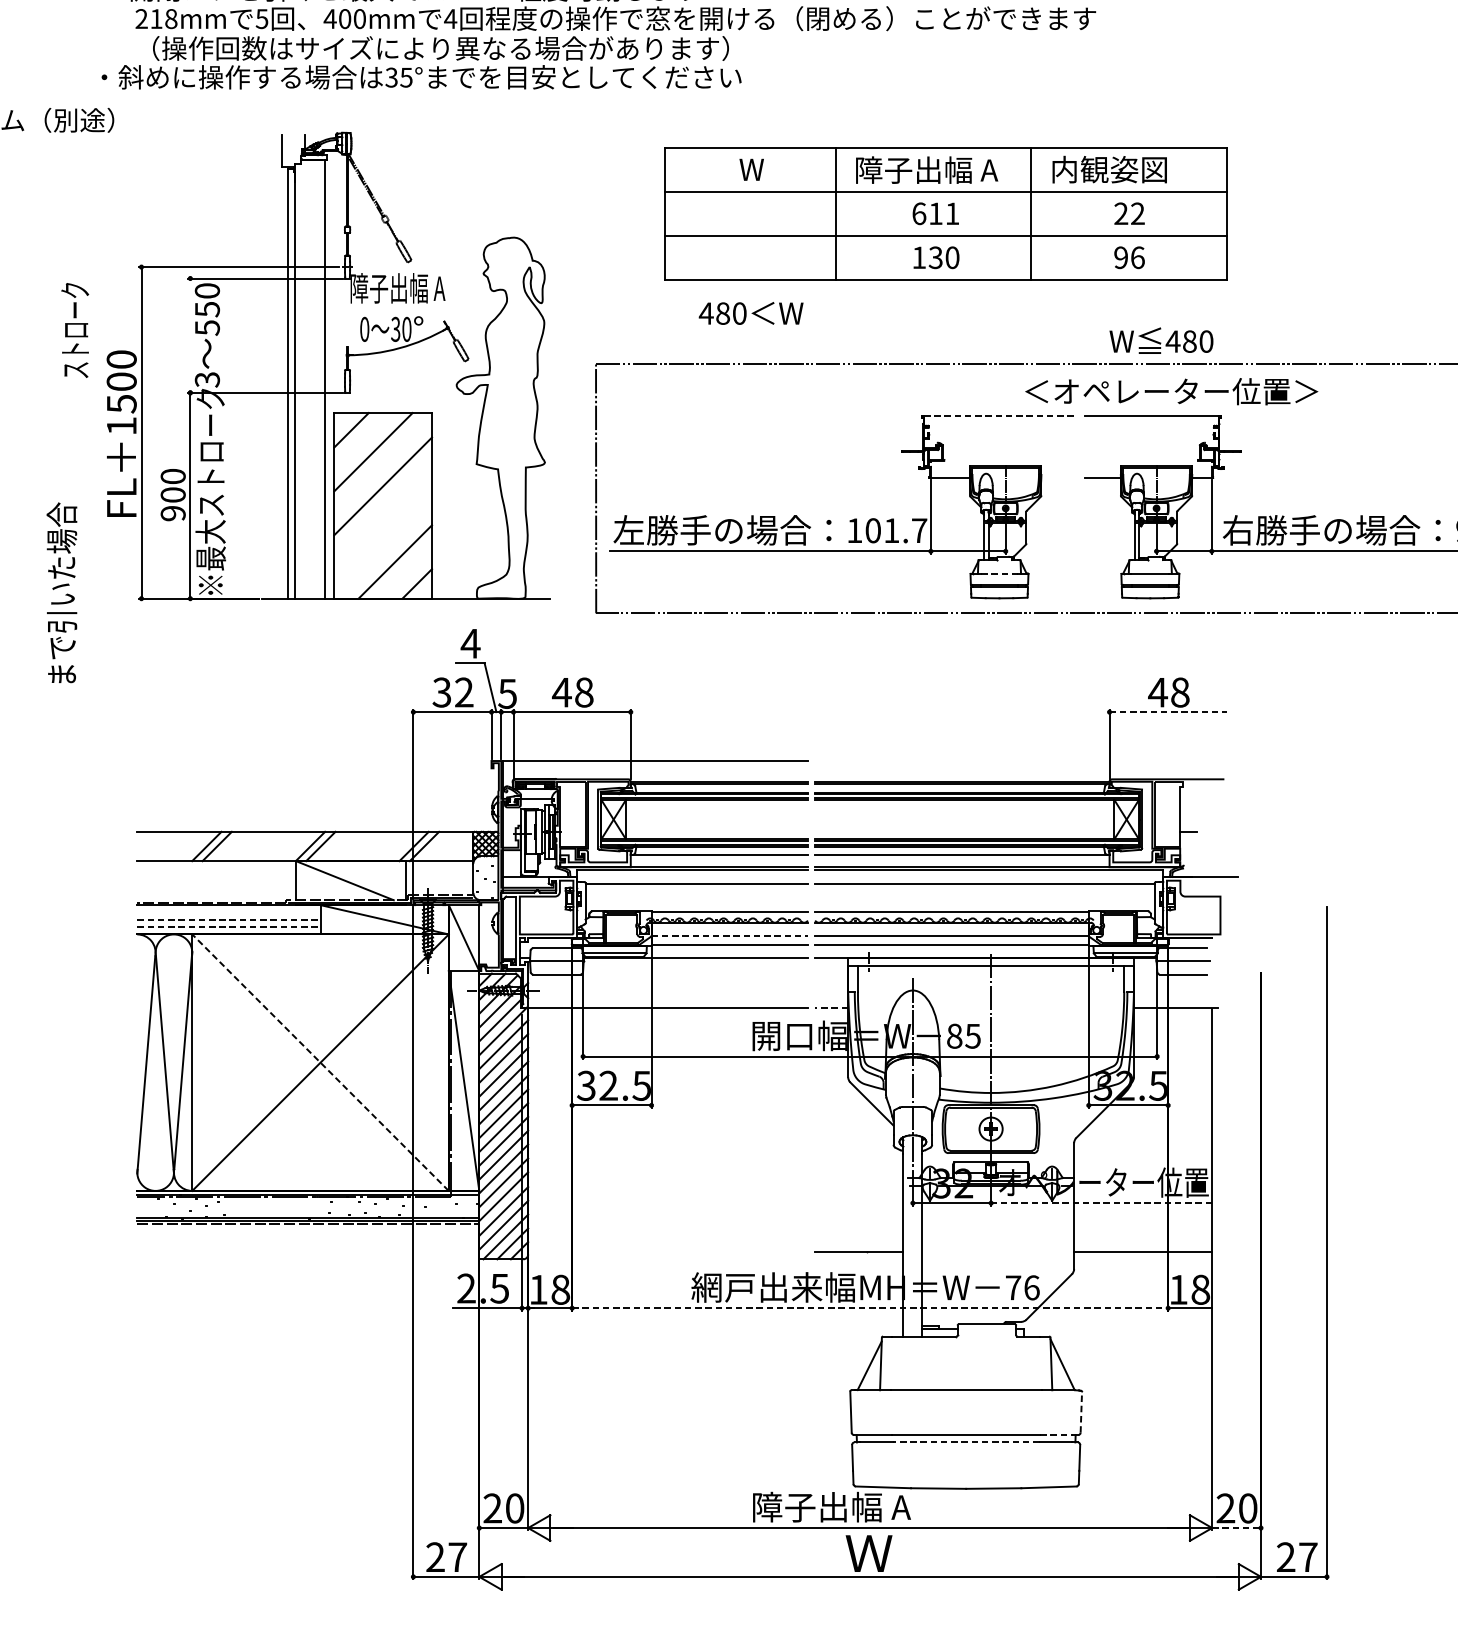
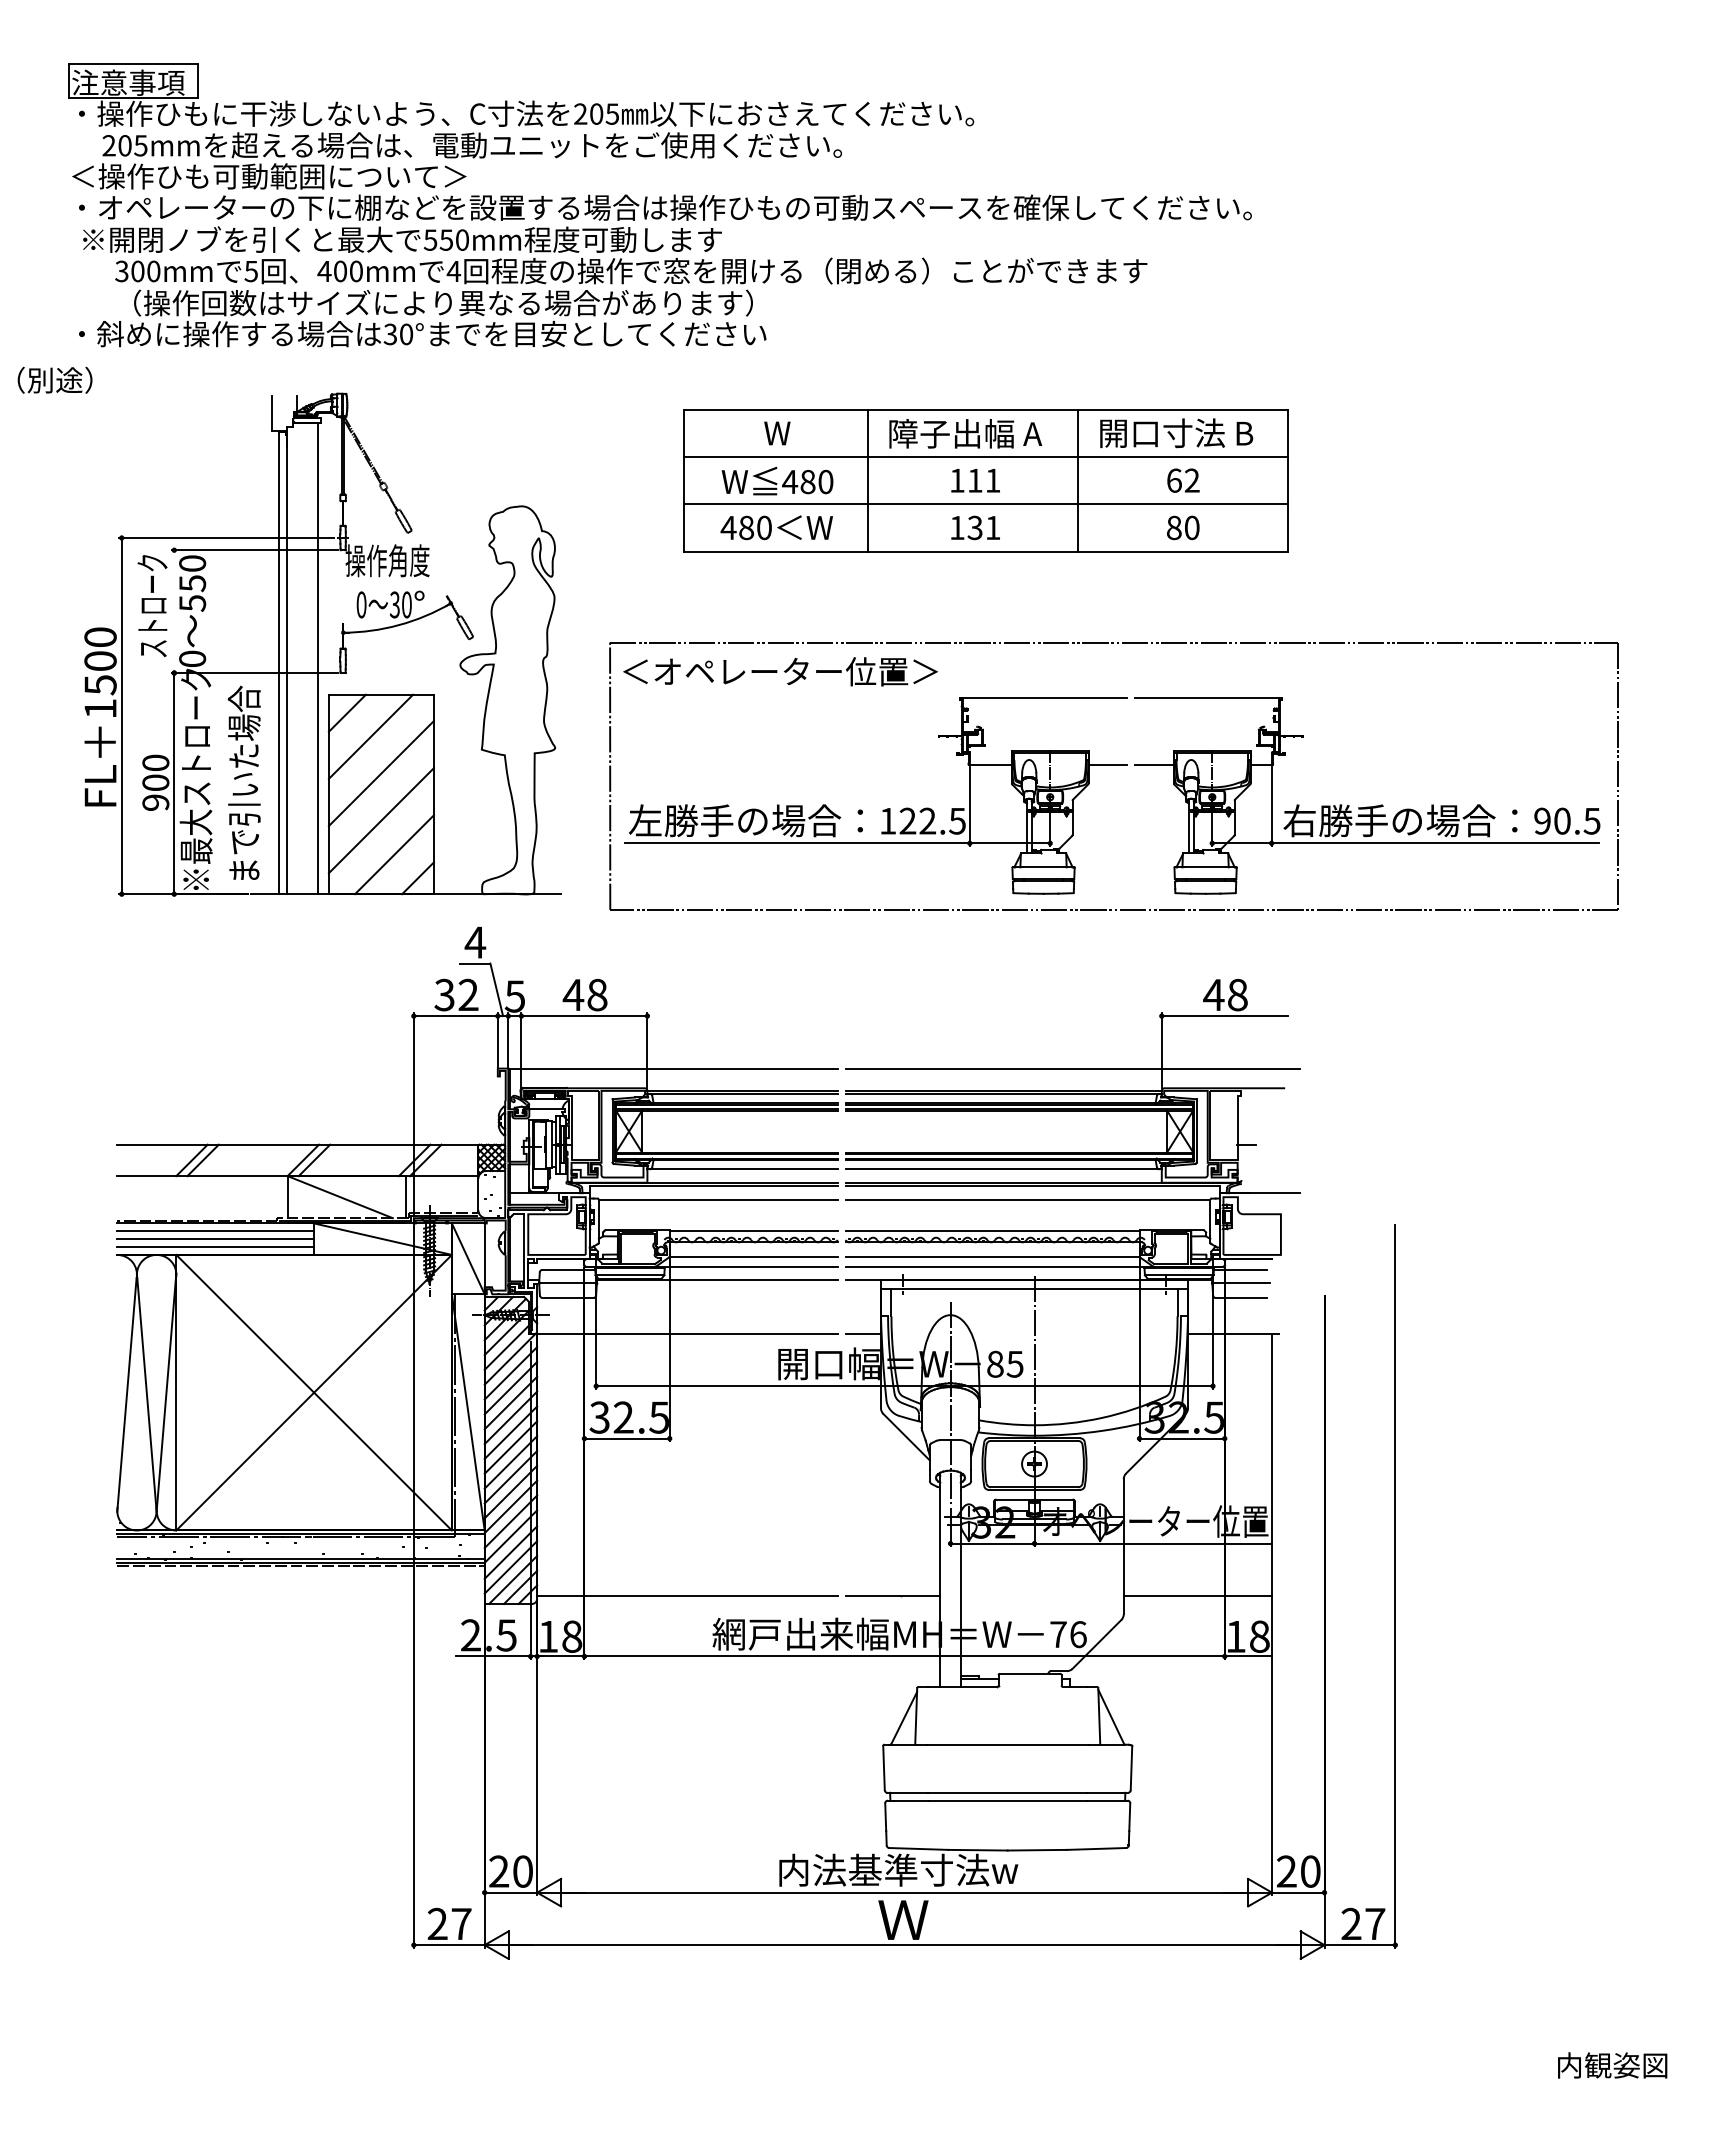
text: (156, 19) -> (137, 271), 218mm -> 300mm
text: (406, 77) -> (406, 334), 35° -> 30°
text: (1123, 169) -> (1176, 433), 内観姿図 -> 開口寸法 B
text: (919, 213) -> (957, 480), 611 -> 111
text: (1121, 213) -> (1174, 480), 22 -> 62
text: (951, 257) -> (992, 527), 130 -> 131
text: (1128, 257) -> (1182, 527), 96 -> 80
text: (397, 288) -> (396, 560), 障子出幅 A -> 操作角度
text: (750, 313) -> (776, 527), moved
text: (75, 330) -> (152, 606), moved
text: (1161, 340) -> (777, 480), moved
text: (207, 379) -> (192, 658), 3 -> 0
text: (1171, 391) -> (780, 671), moved
line: (1001, 416) -> (1045, 698), dashed -> solid
line: (1059, 477) -> (1107, 764), added
line: (382, 530) -> (380, 820), added
text: (896, 530) -> (932, 820), 101.7 -> 122.5
line: (999, 573) -> (1043, 867), dashed -> solid
text: (61, 592) -> (243, 782), moved
line: (1167, 712) -> (1224, 1016), dashed -> solid
line: (1026, 760) -> (1072, 1068), added
line: (228, 912) -> (215, 1231), added
line: (229, 920) -> (216, 1239), dashed -> solid
line: (229, 927) -> (216, 1247), dashed -> solid
line: (729, 936) -> (753, 1257), dashed -> solid
line: (831, 1007) -> (863, 1333), dashed -> solid
line: (320, 1062) -> (314, 1392), dashed -> solid
line: (1101, 1203) -> (1153, 1543), dashed -> solid
line: (668, 1252) -> (687, 1596), added
line: (871, 1308) -> (905, 1656), dashed -> solid
line: (1081, 1411) -> (1131, 1767), dashed -> solid
line: (1056, 1434) -> (1104, 1792), dashed -> solid
line: (965, 1442) -> (1007, 1800), dashed -> solid
text: (864, 1506) -> (898, 1869), 障子出幅 A -> 内法基準寸法w
line: (1236, 1527) -> (1298, 1892), dashed -> solid

